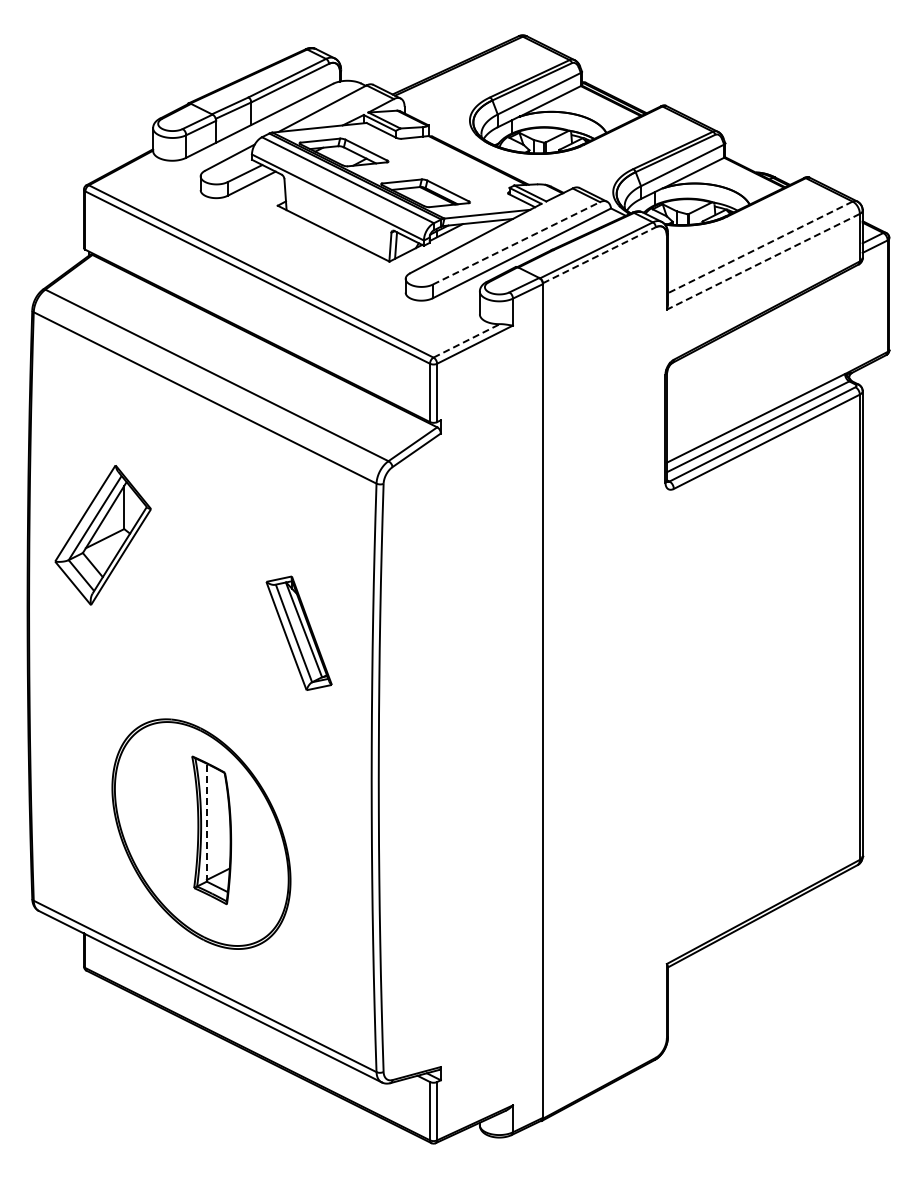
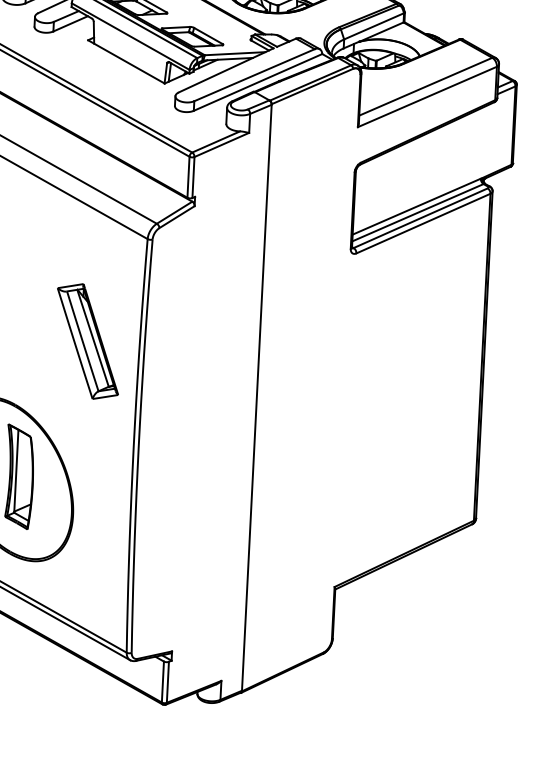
line: (516, 243) -> (254, 75), dashed -> solid
line: (759, 247) -> (425, 86), dashed -> solid
line: (599, 255) -> (312, 86), dashed -> solid
line: (763, 261) -> (427, 96), dashed -> solid
line: (467, 340) -> (216, 141), dashed -> solid
part: (298, 633) -> (87, 341), size x1.43
line: (206, 822) -> (16, 471), dashed -> solid

